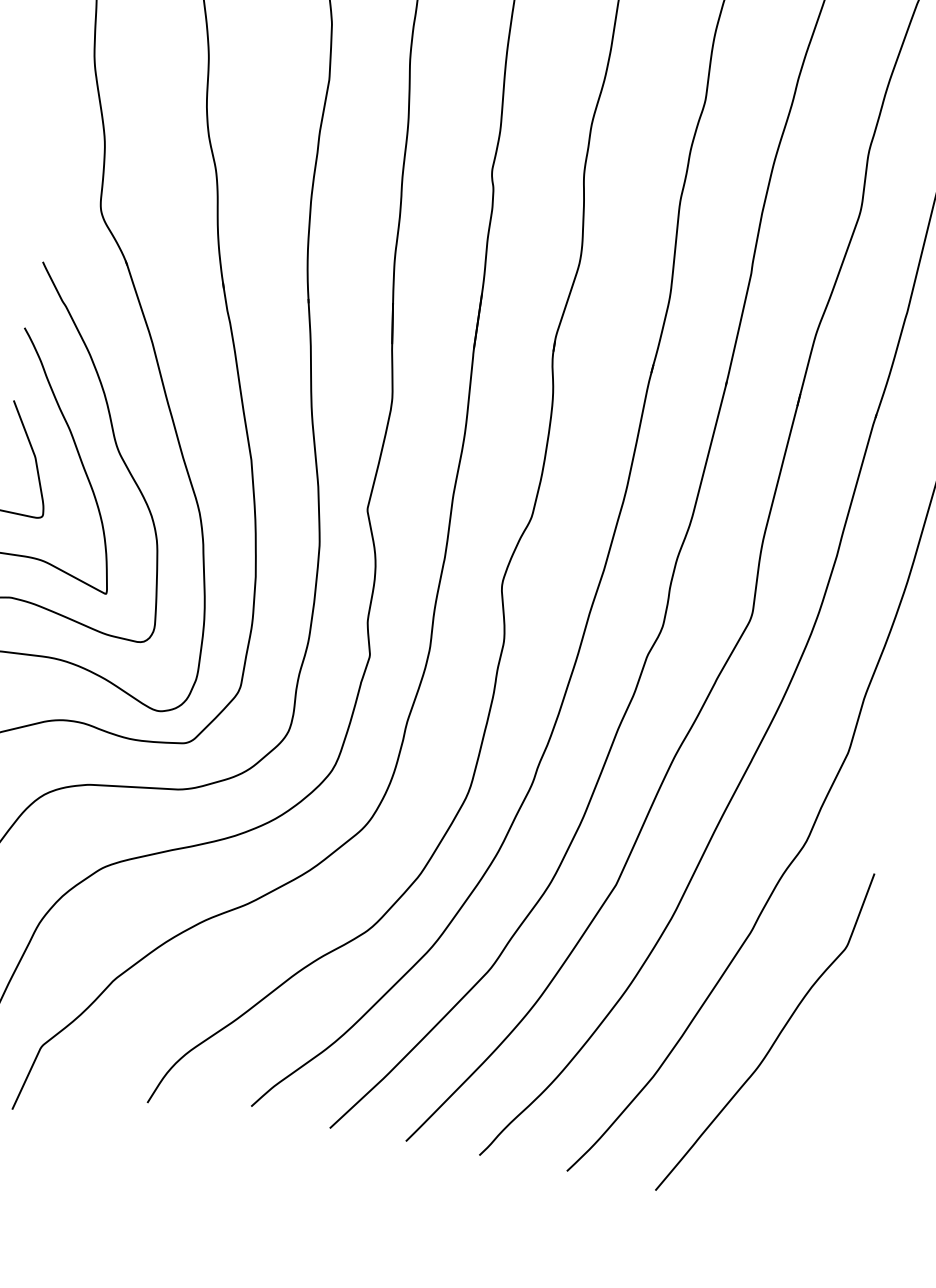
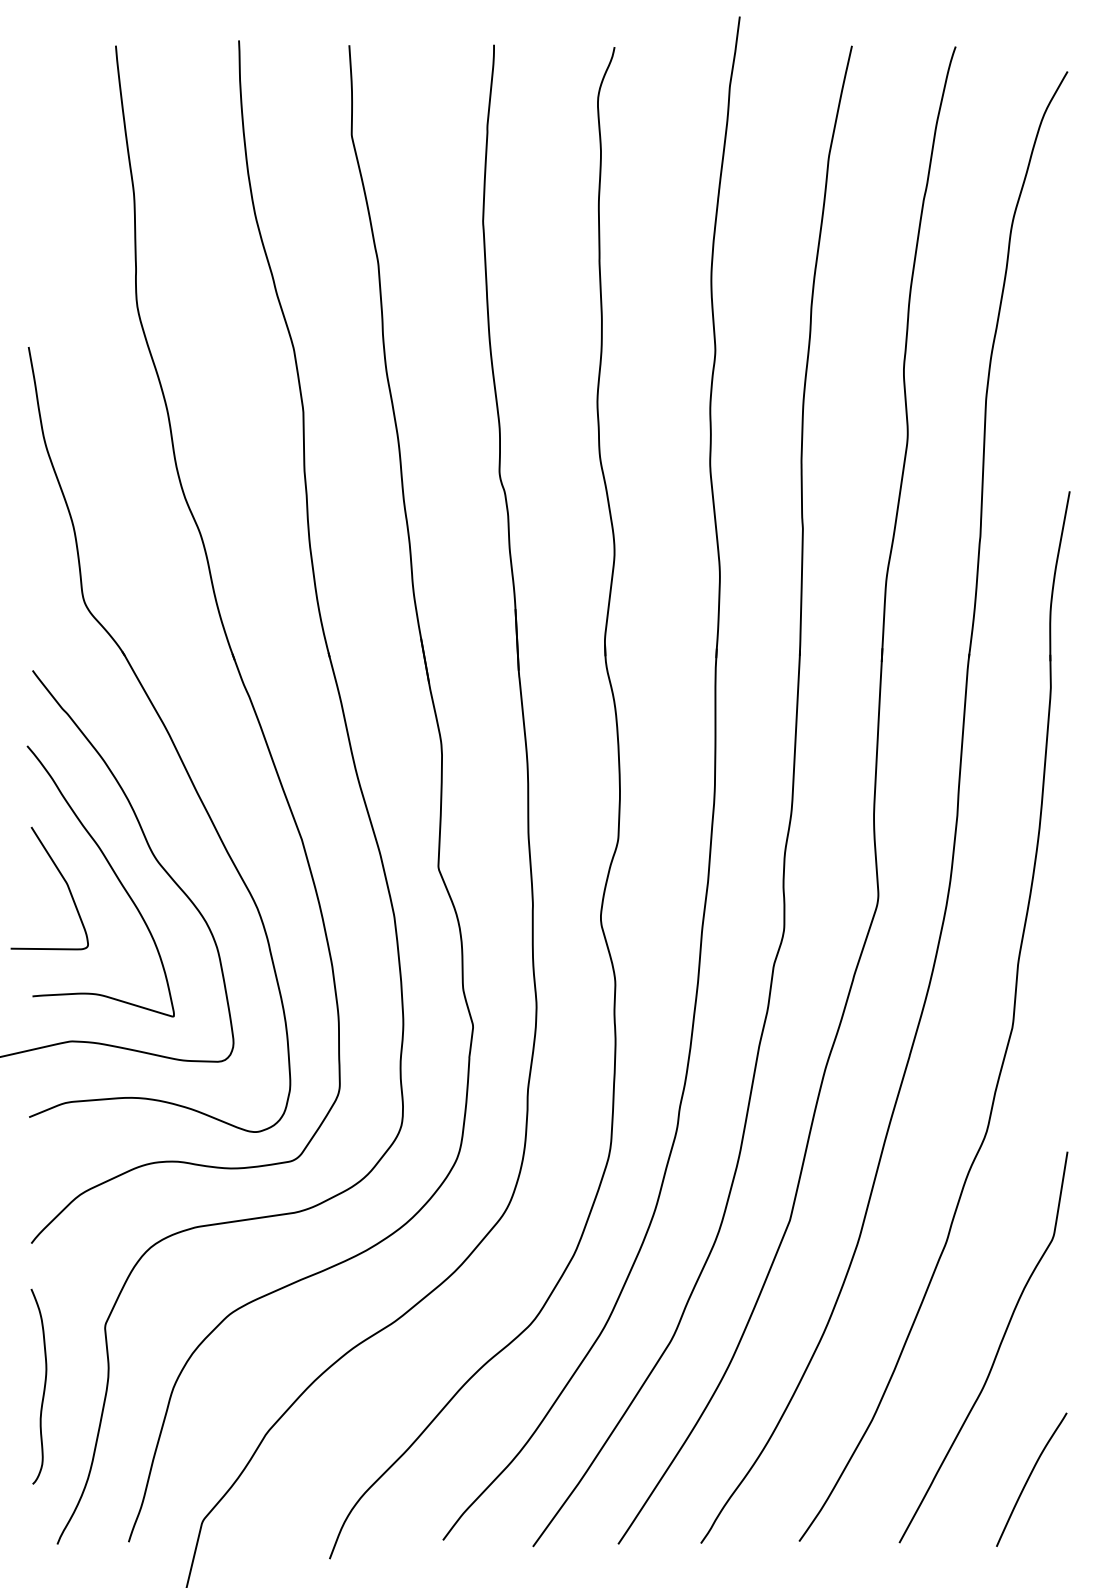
curve: (782, 1156) -> (1029, 1478), added

